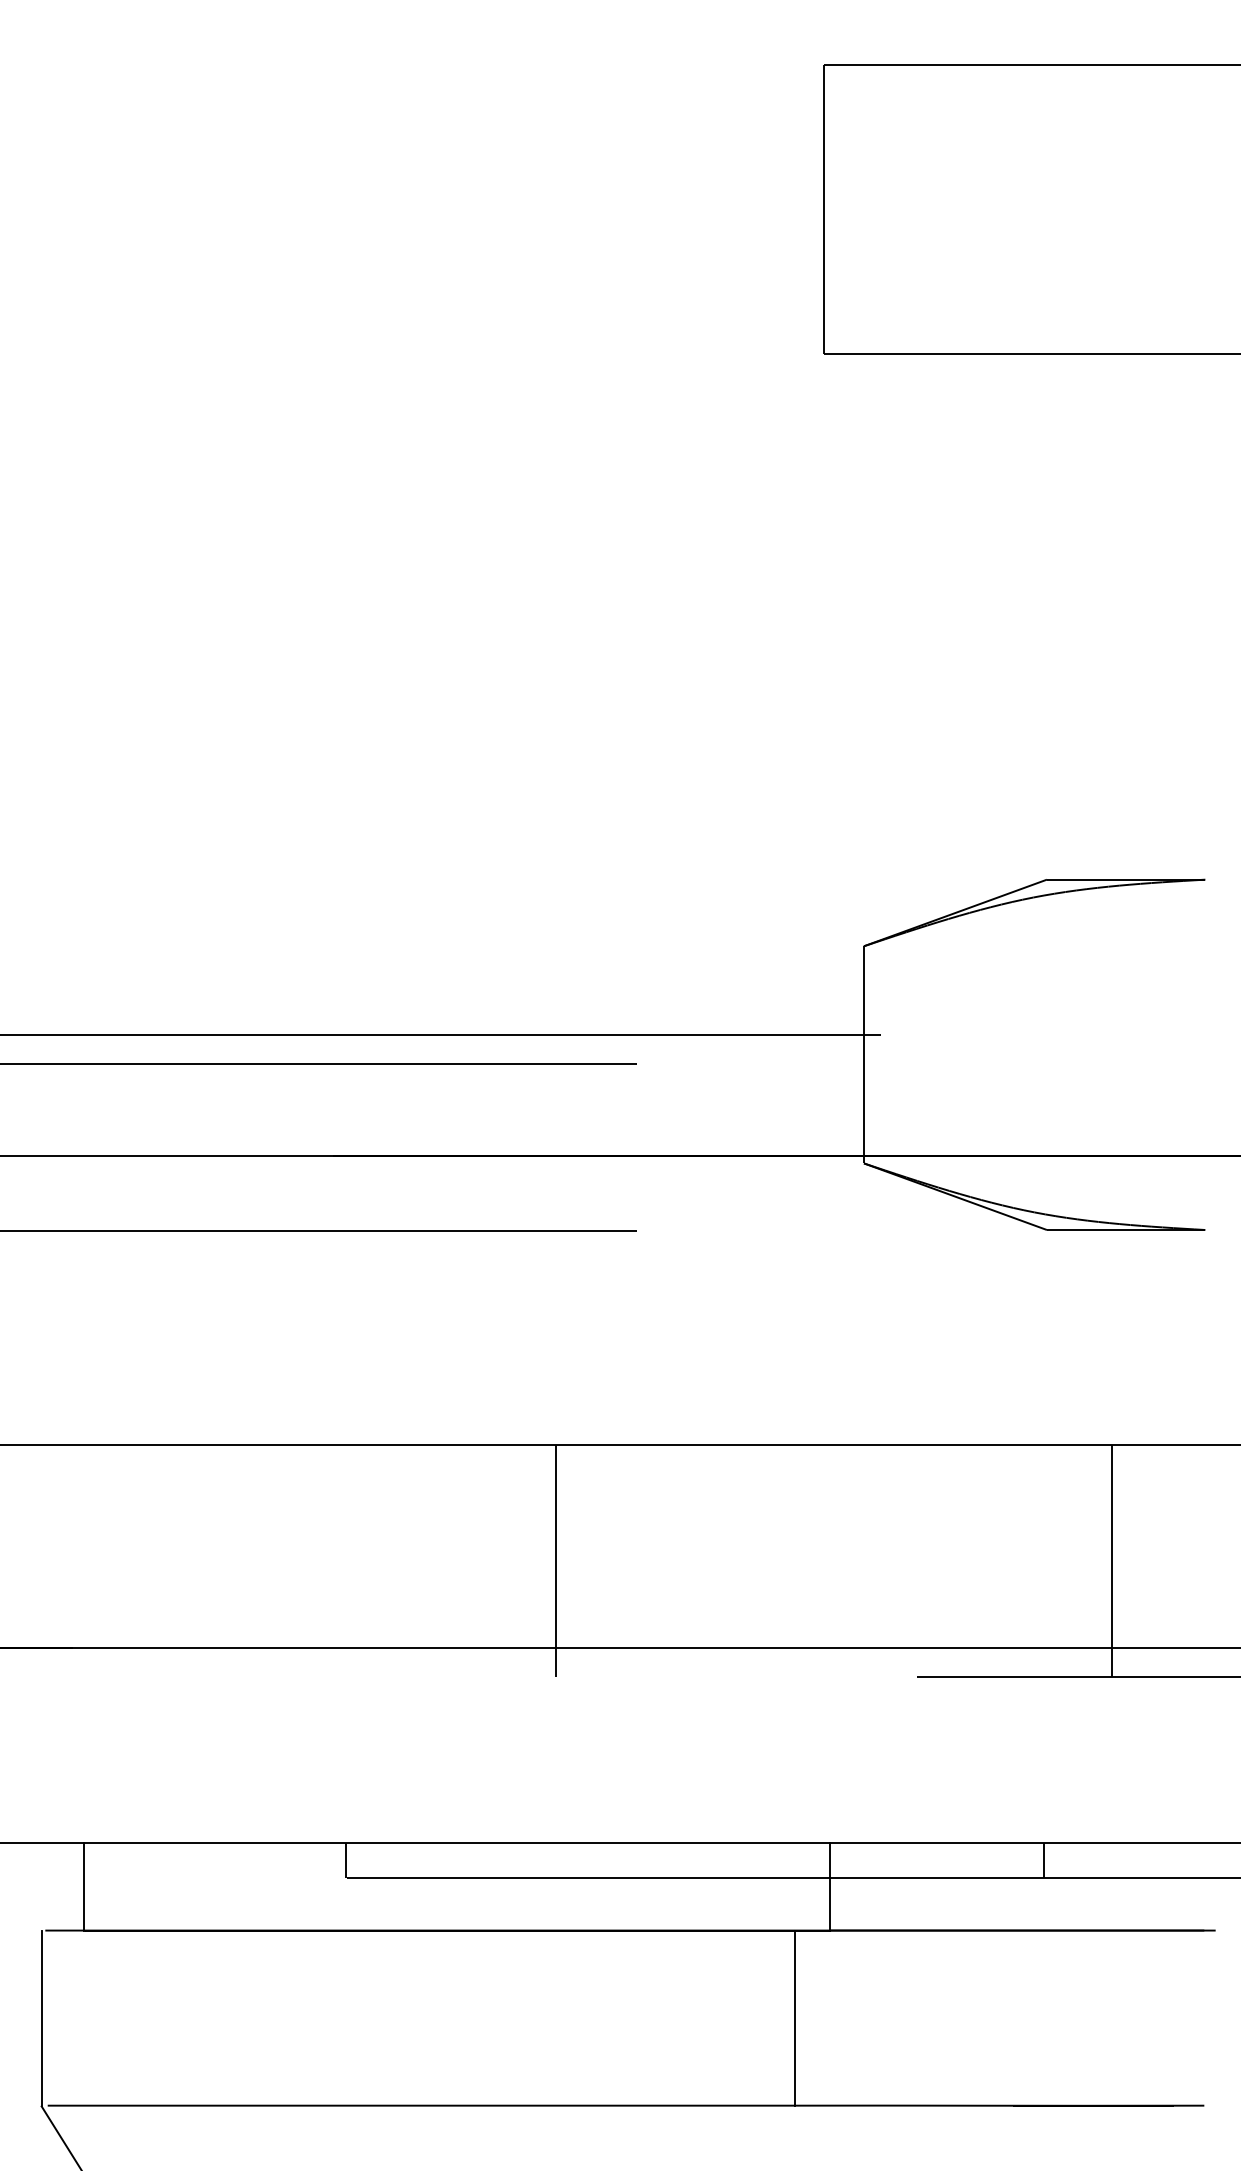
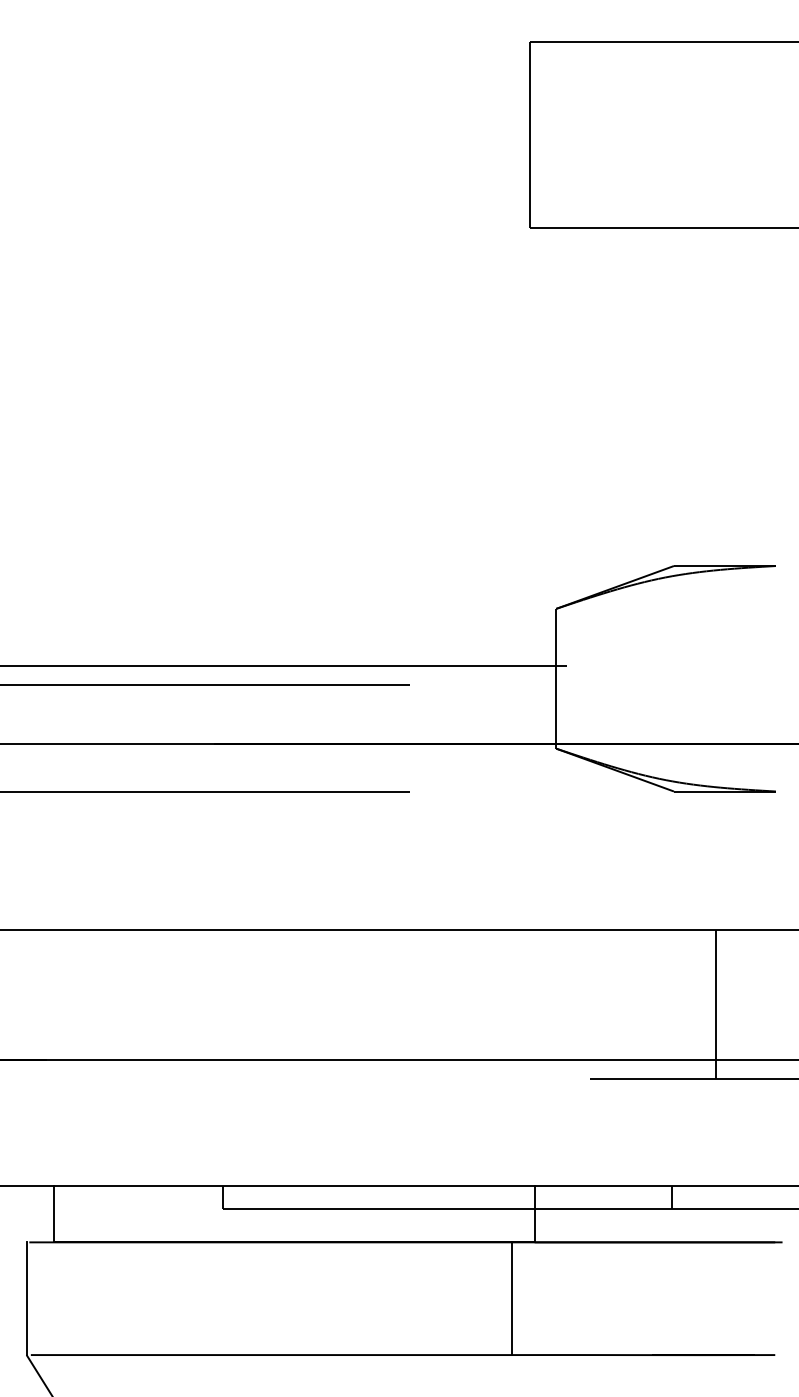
line: (555, 1560) -> (357, 1004), removed

